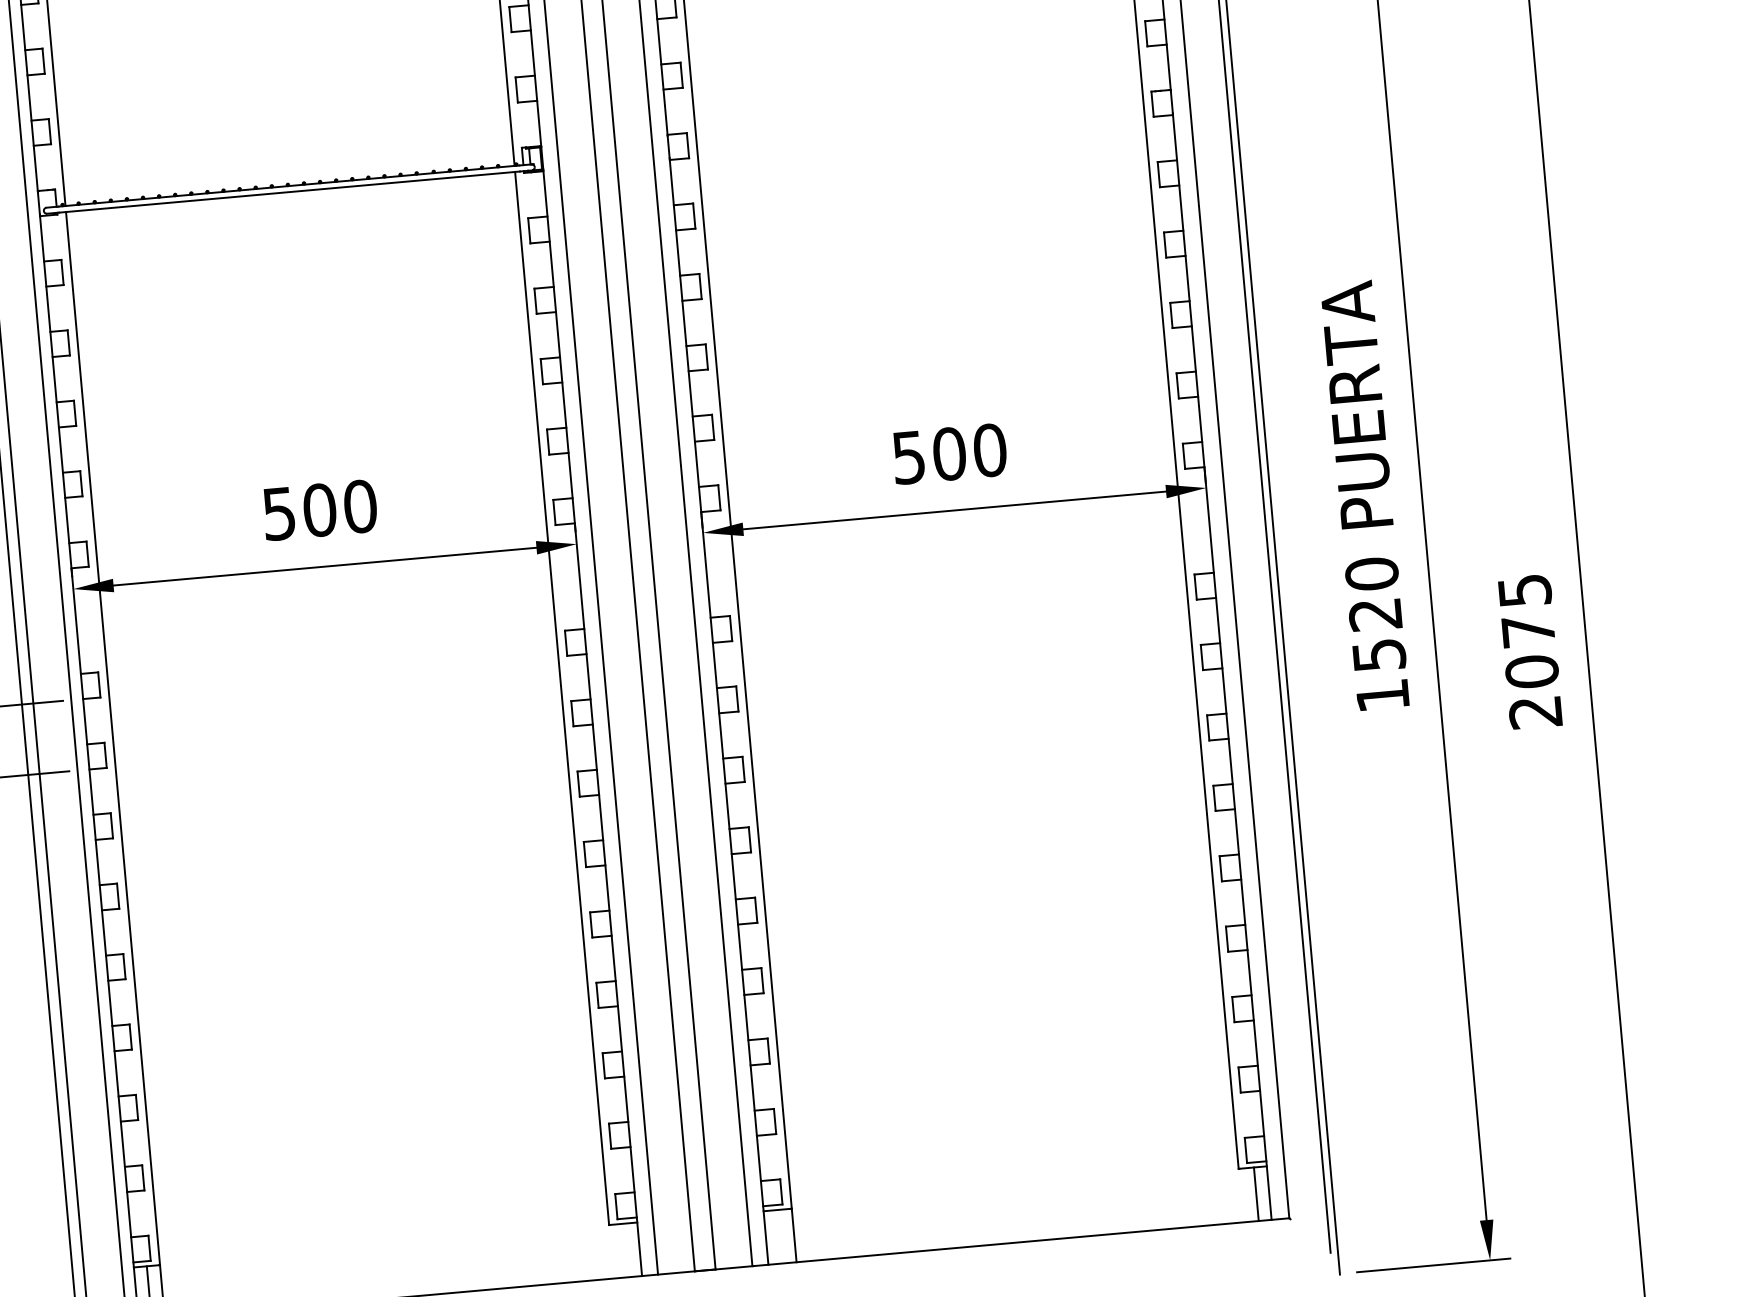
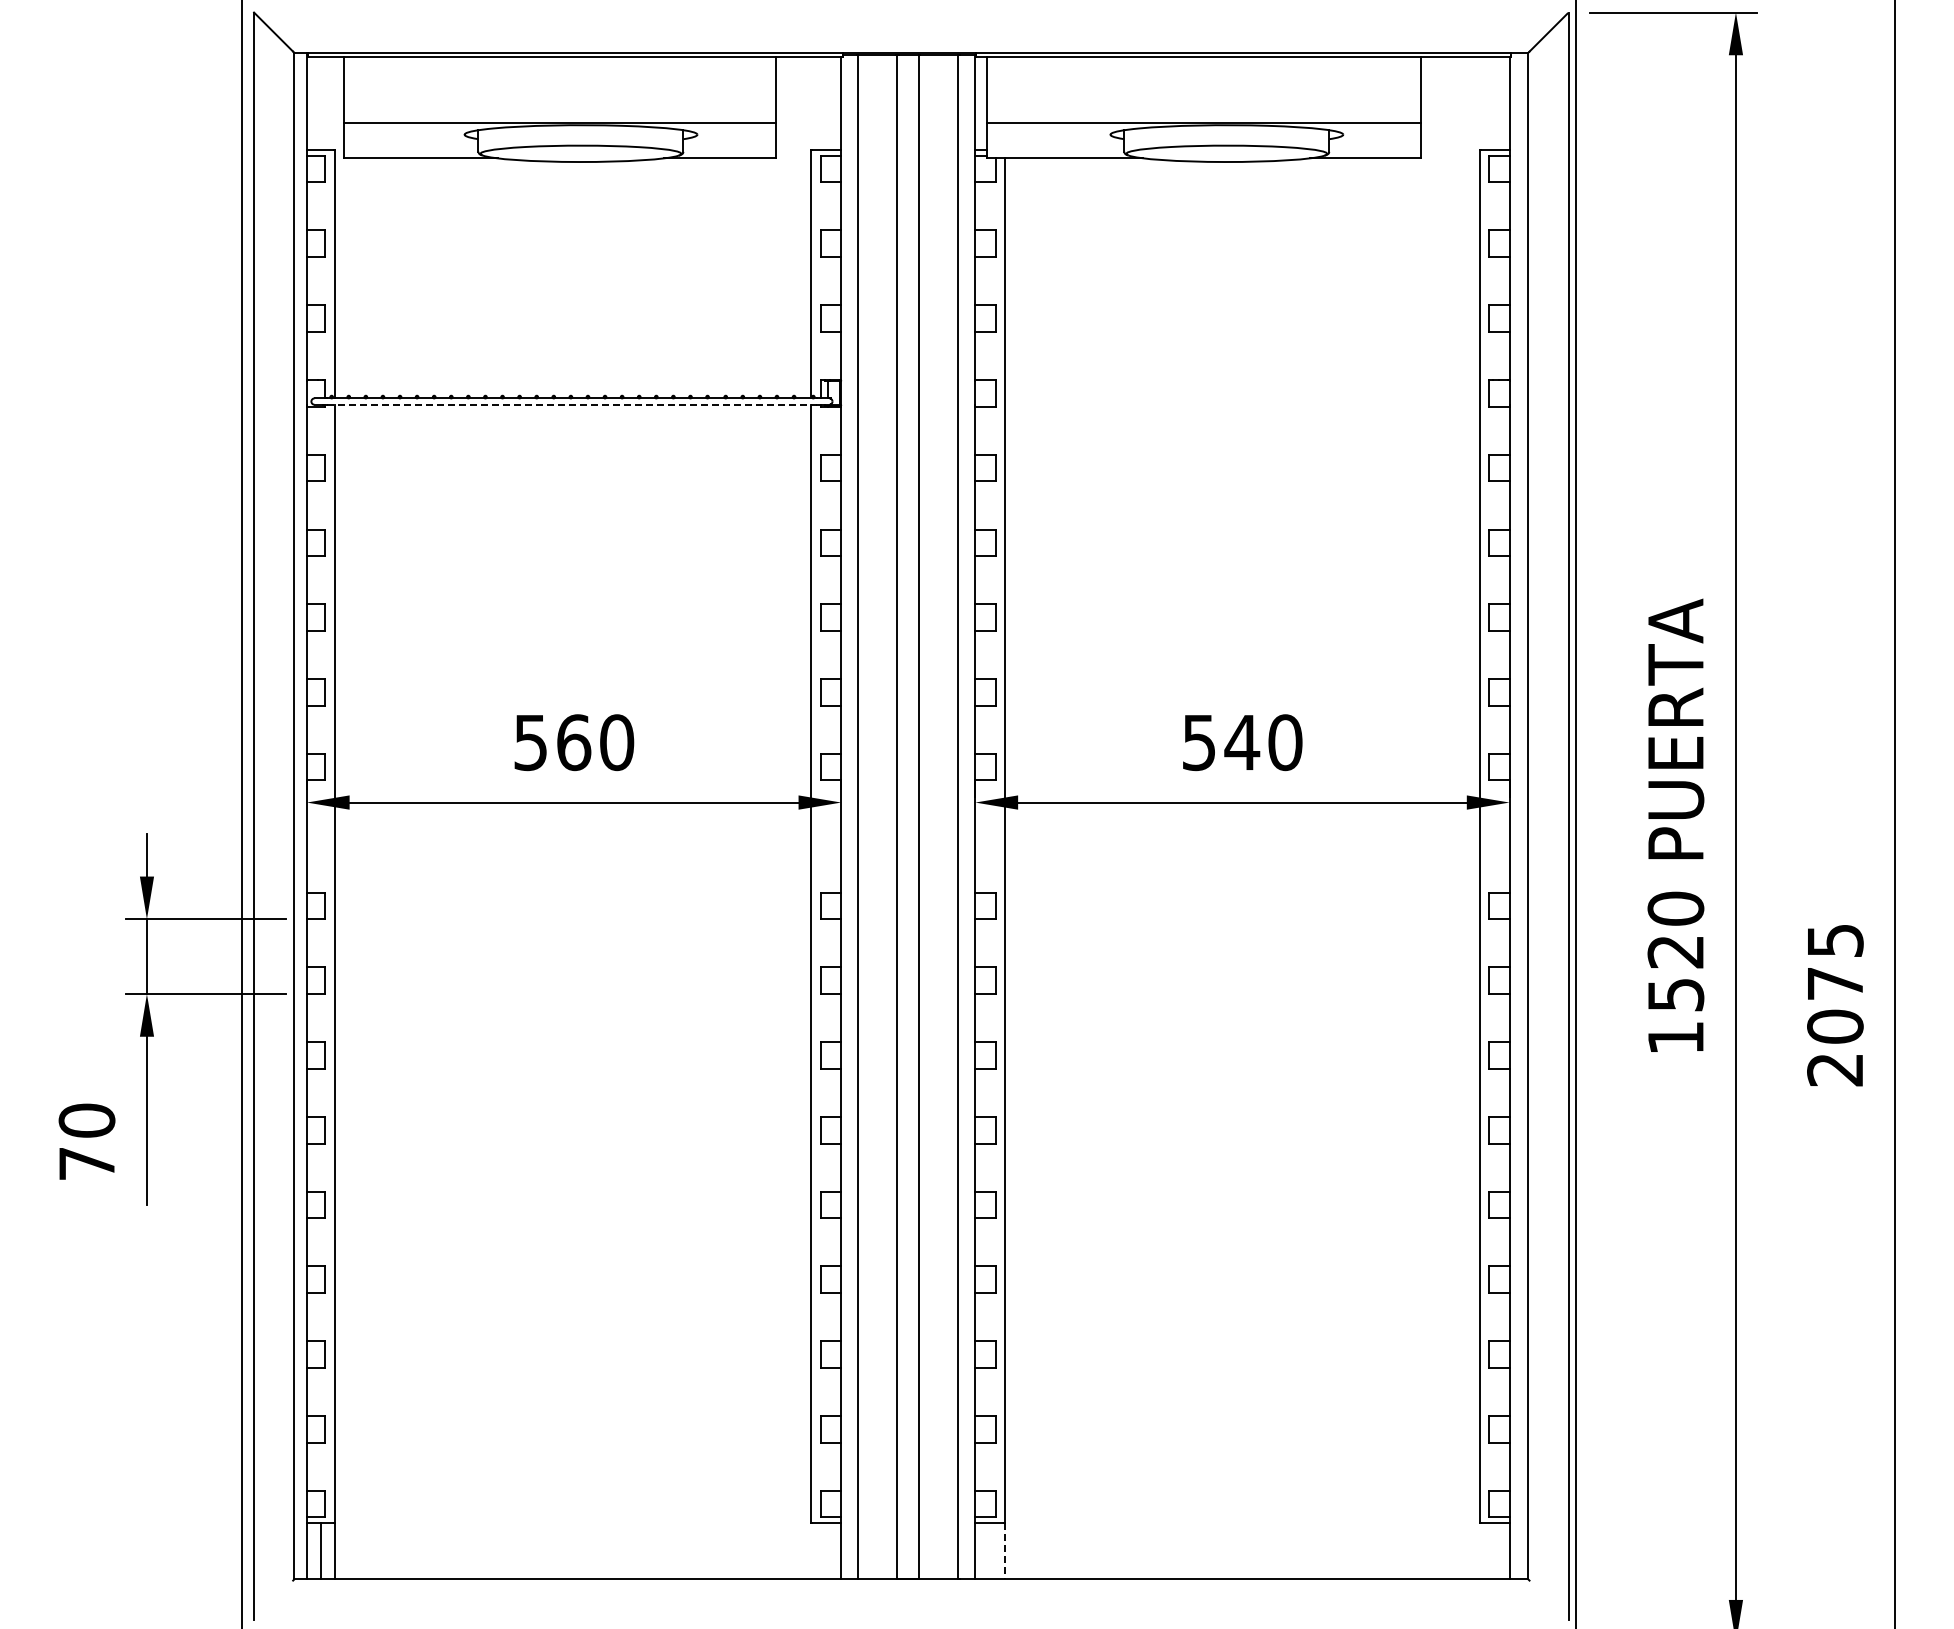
line: (289, 191) -> (571, 404), solid -> dashed
text: (949, 453) -> (1242, 742), 500 -> 540
text: (320, 510) -> (574, 742), 500 -> 560
line: (1255, 1193) -> (1495, 1550), removed
line: (794, 1235) -> (1005, 1551), solid -> dashed

